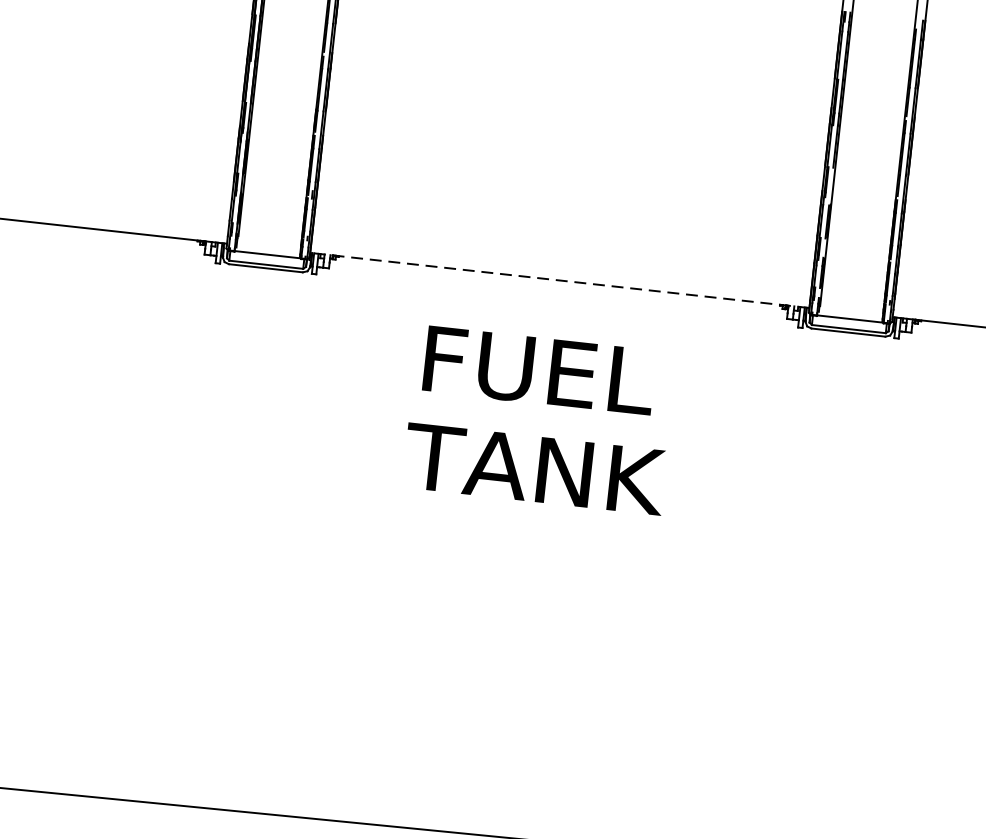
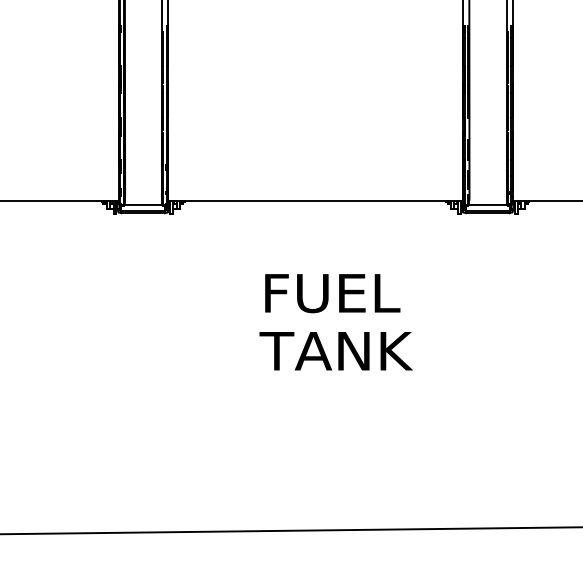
line: (559, 280) -> (315, 201), dashed -> solid
text: (538, 420) -> (335, 322), moved

